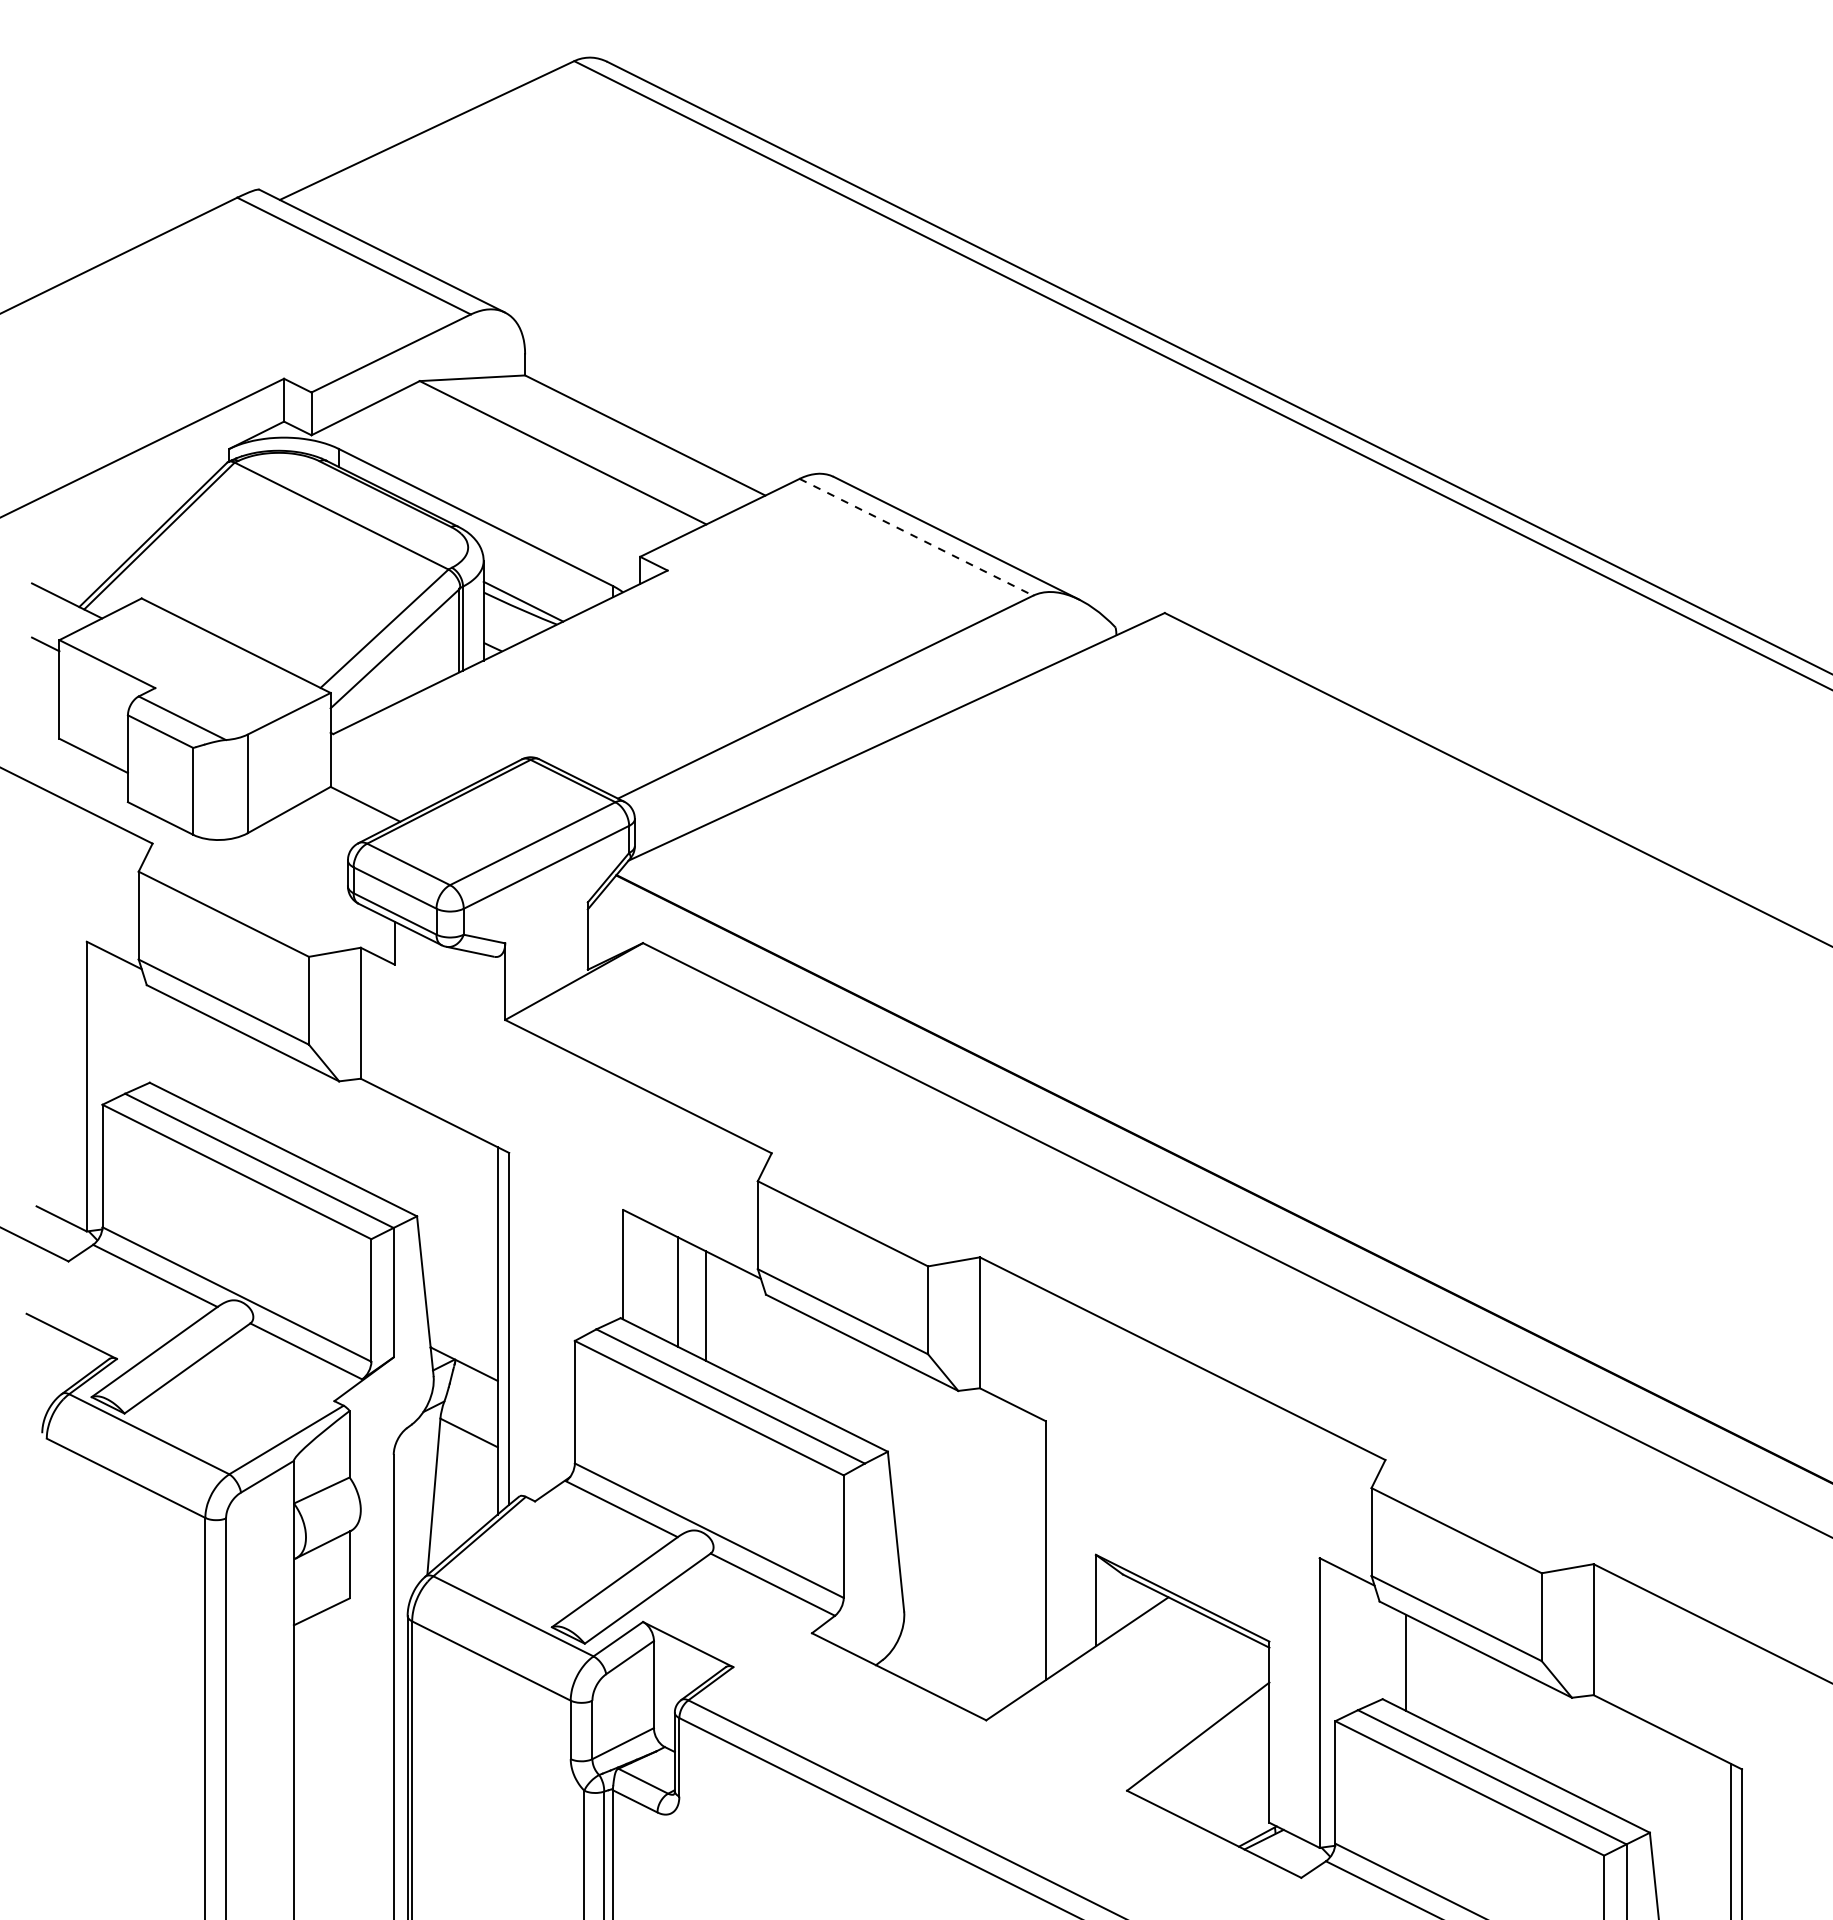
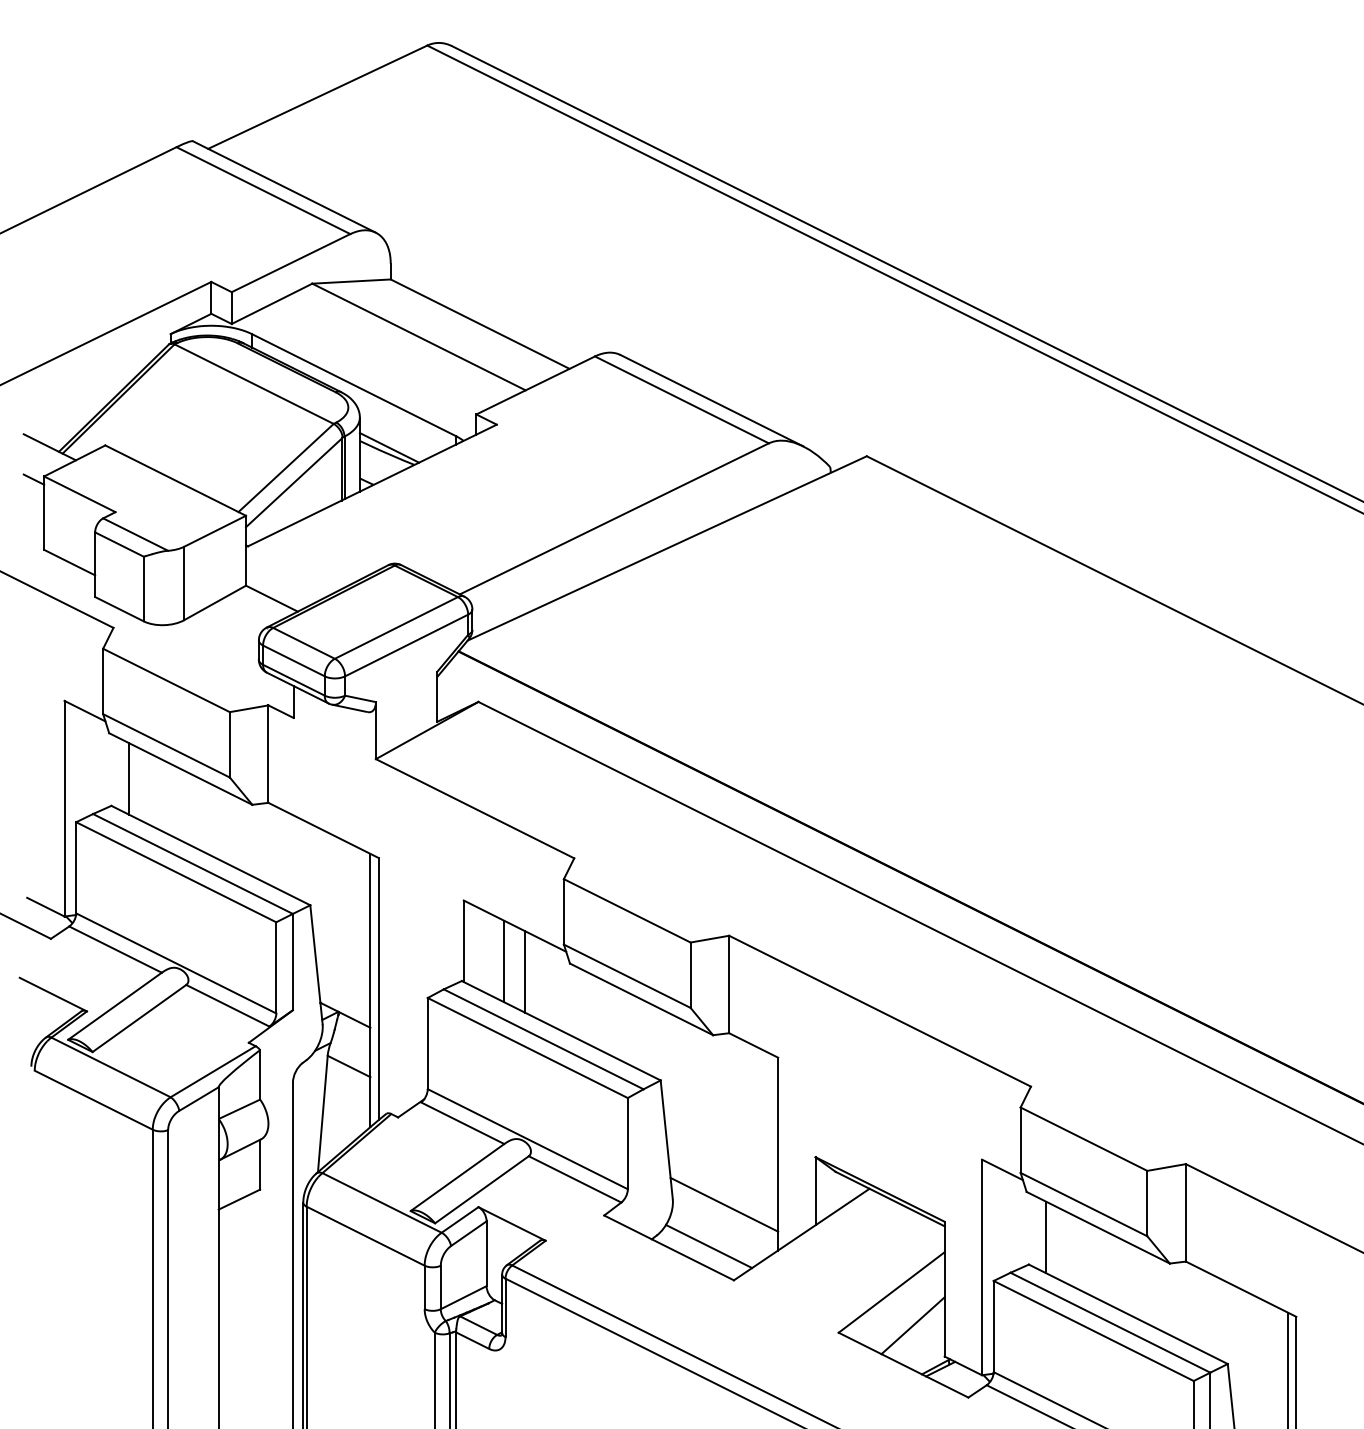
line: (916, 537) -> (682, 400), dashed -> solid
line: (173, 1046) -> (129, 778), added
line: (973, 1618) -> (724, 1204), added
line: (952, 1674) -> (708, 1246), added
line: (1226, 1781) -> (912, 1325), added

